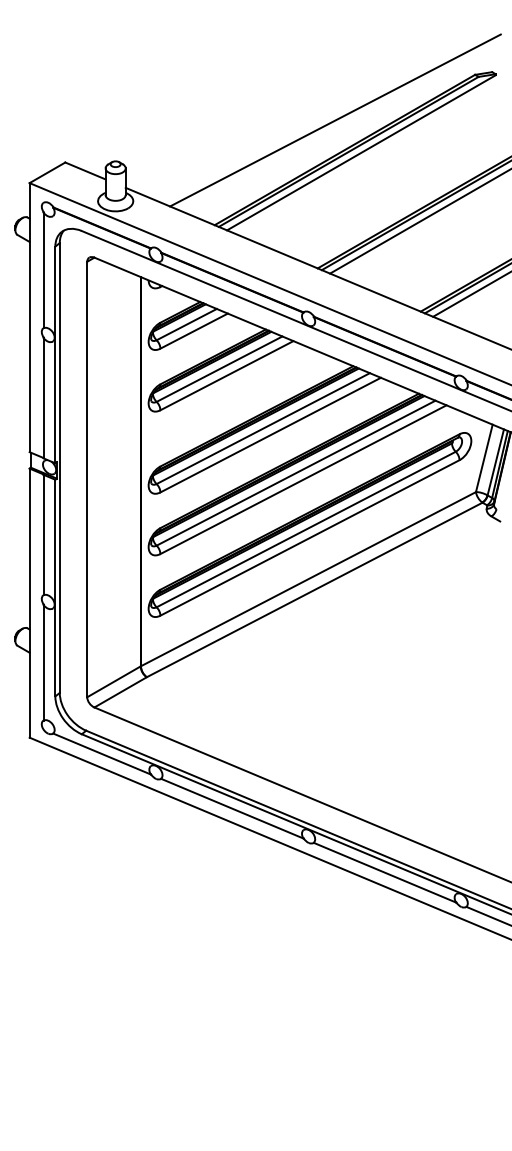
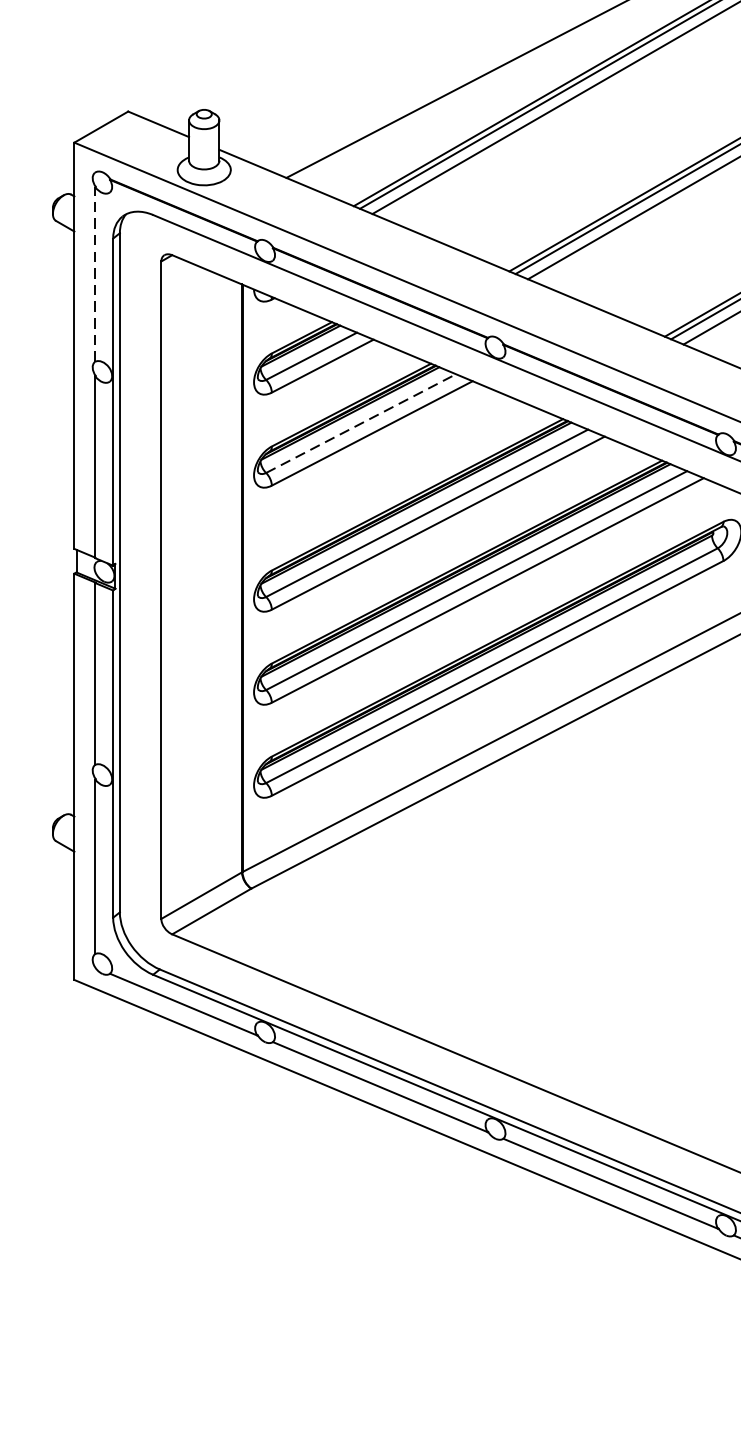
line: (43, 270) -> (95, 274), solid -> dashed
line: (219, 369) -> (361, 424), solid -> dashed

